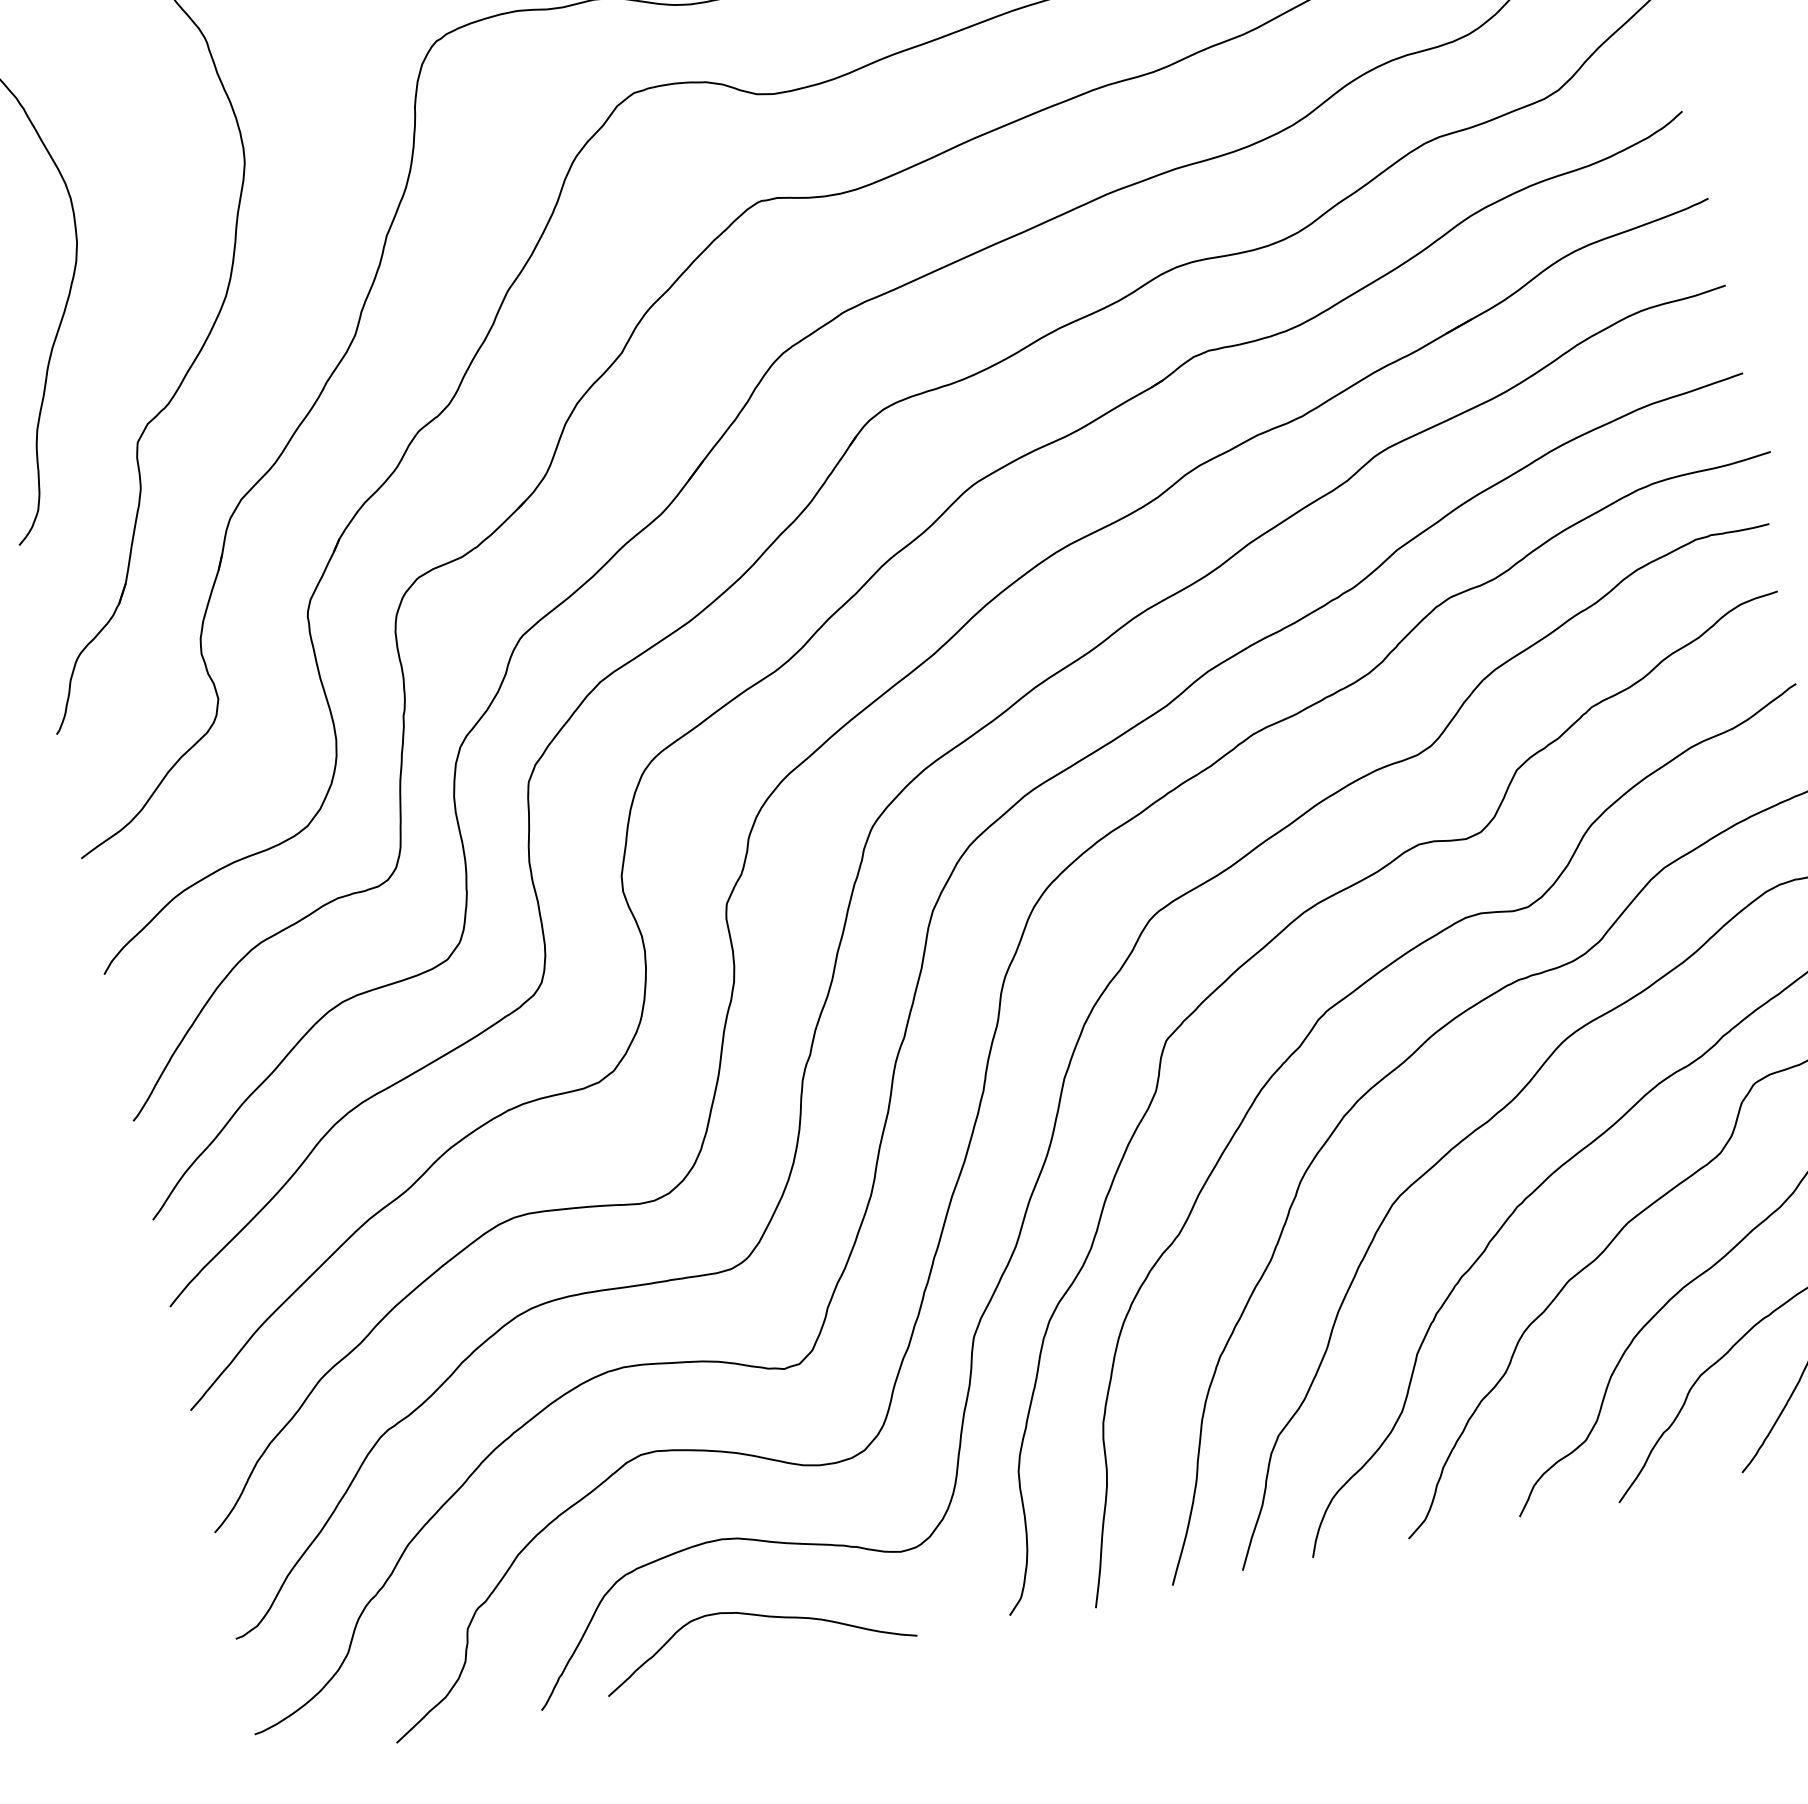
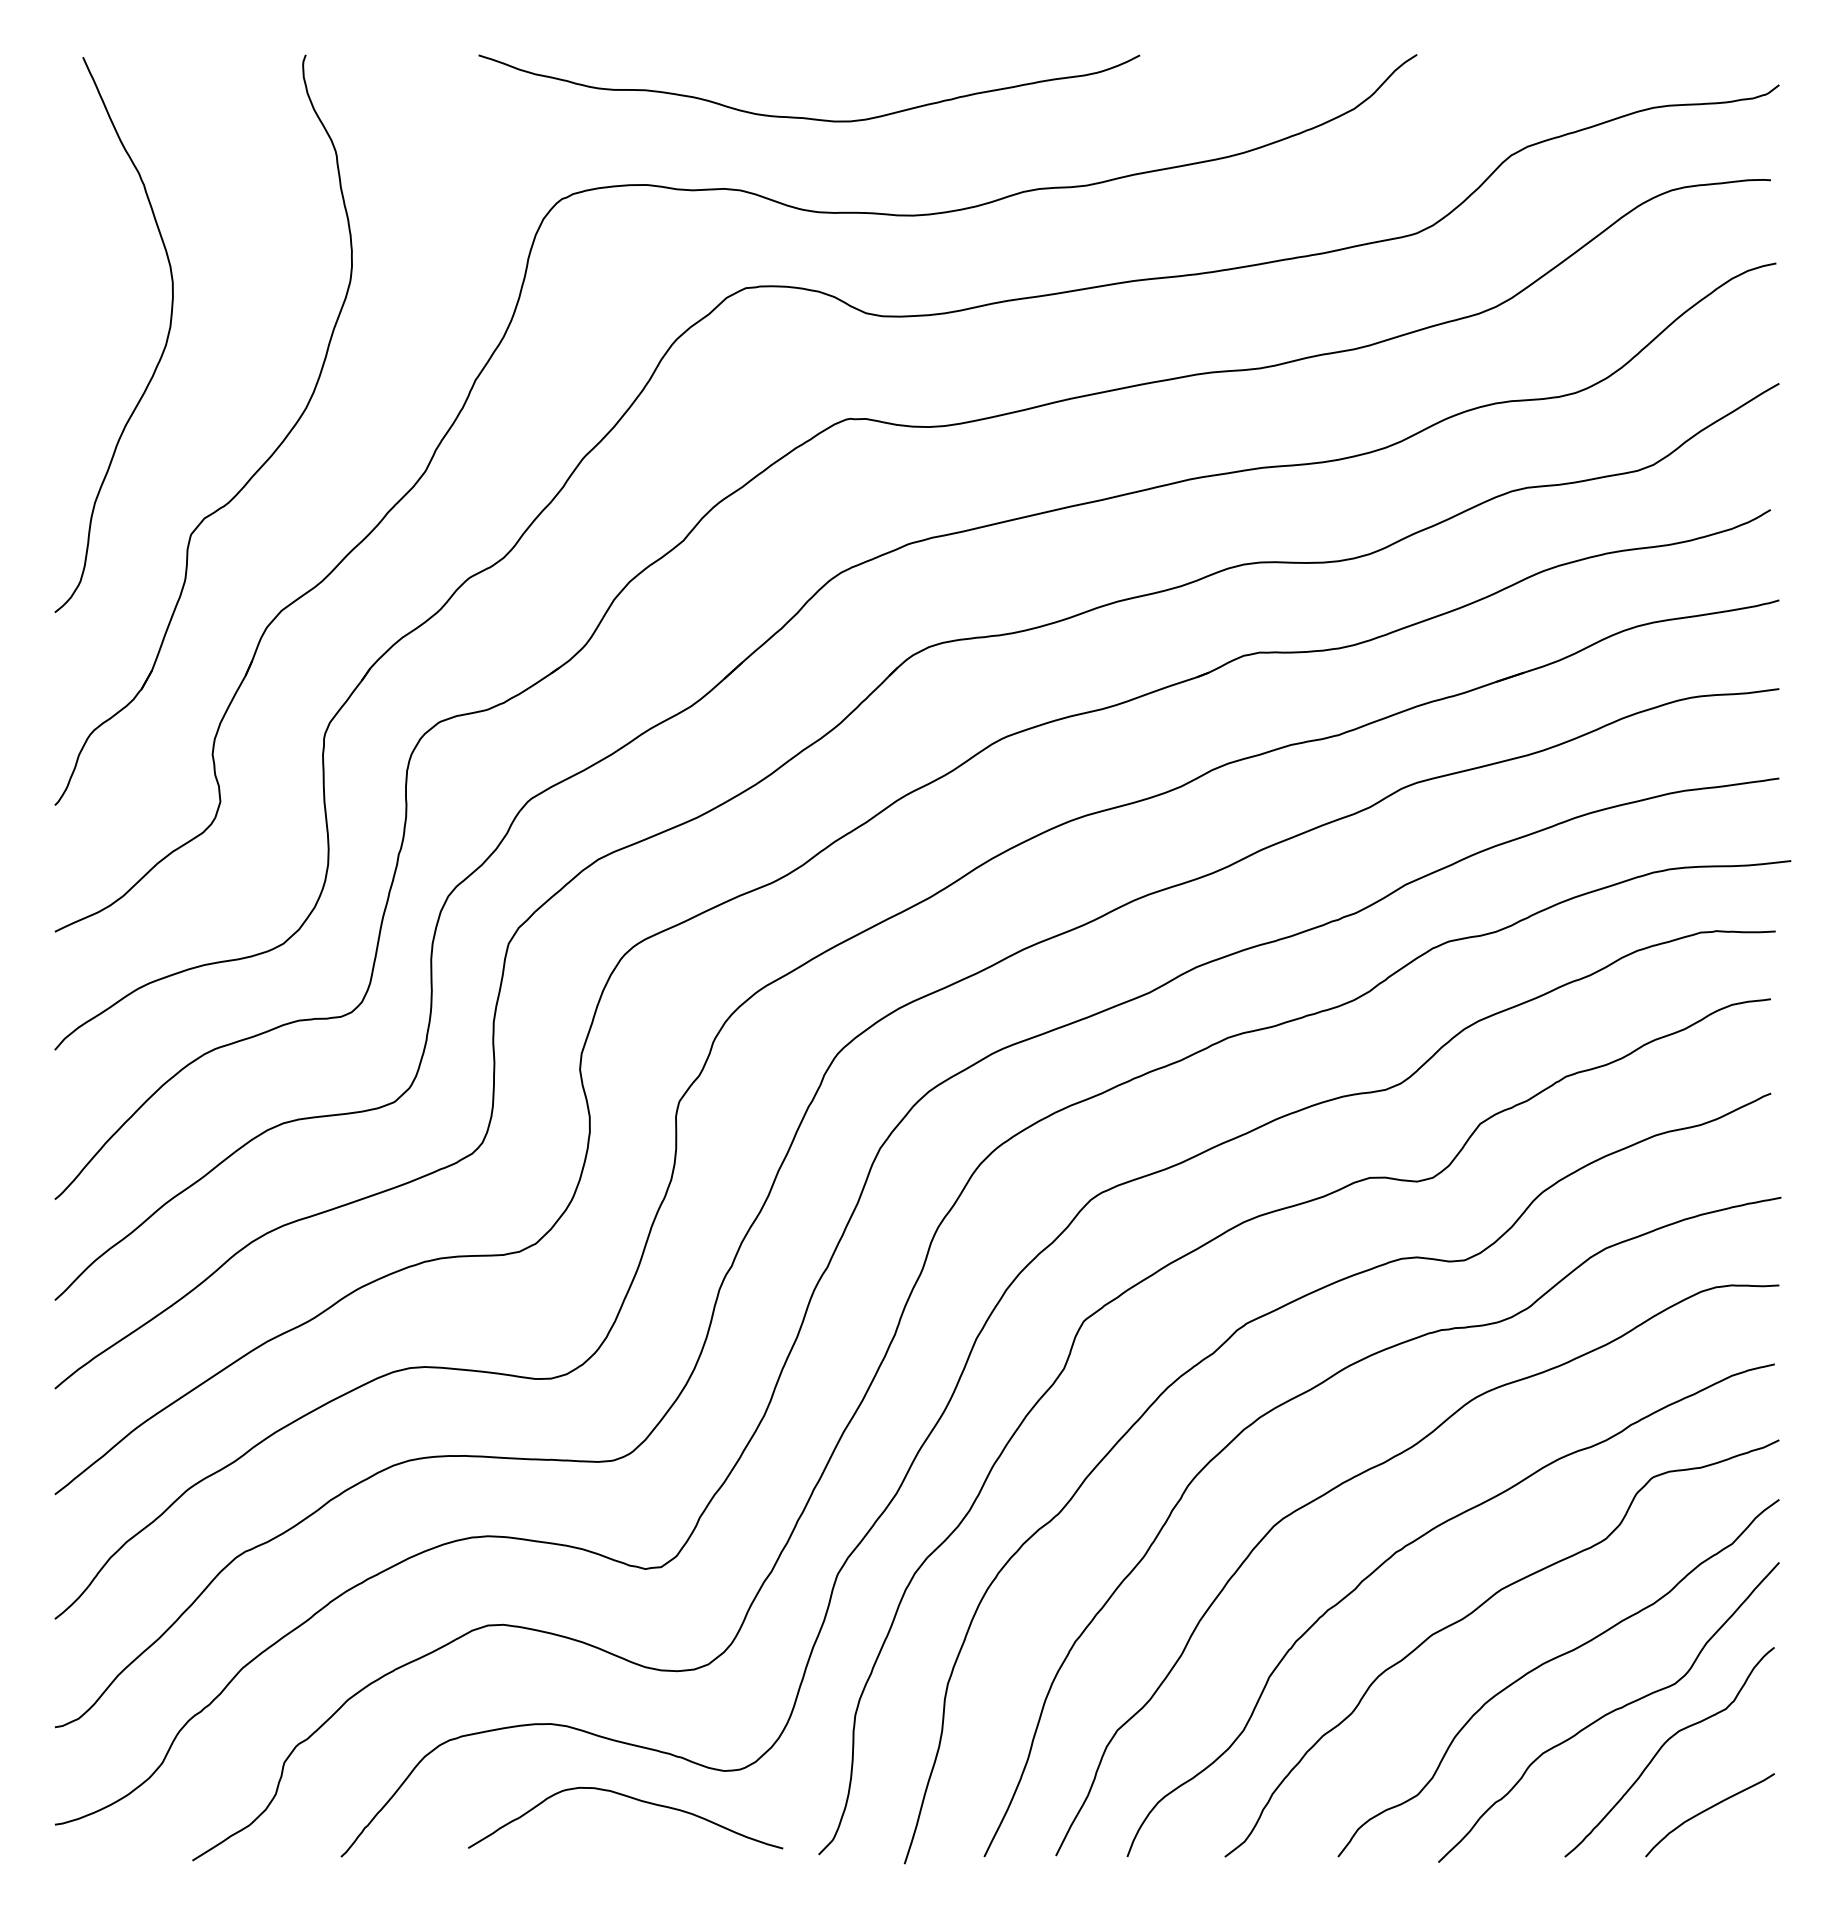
curve: (757, 1616) -> (630, 1798), moved

